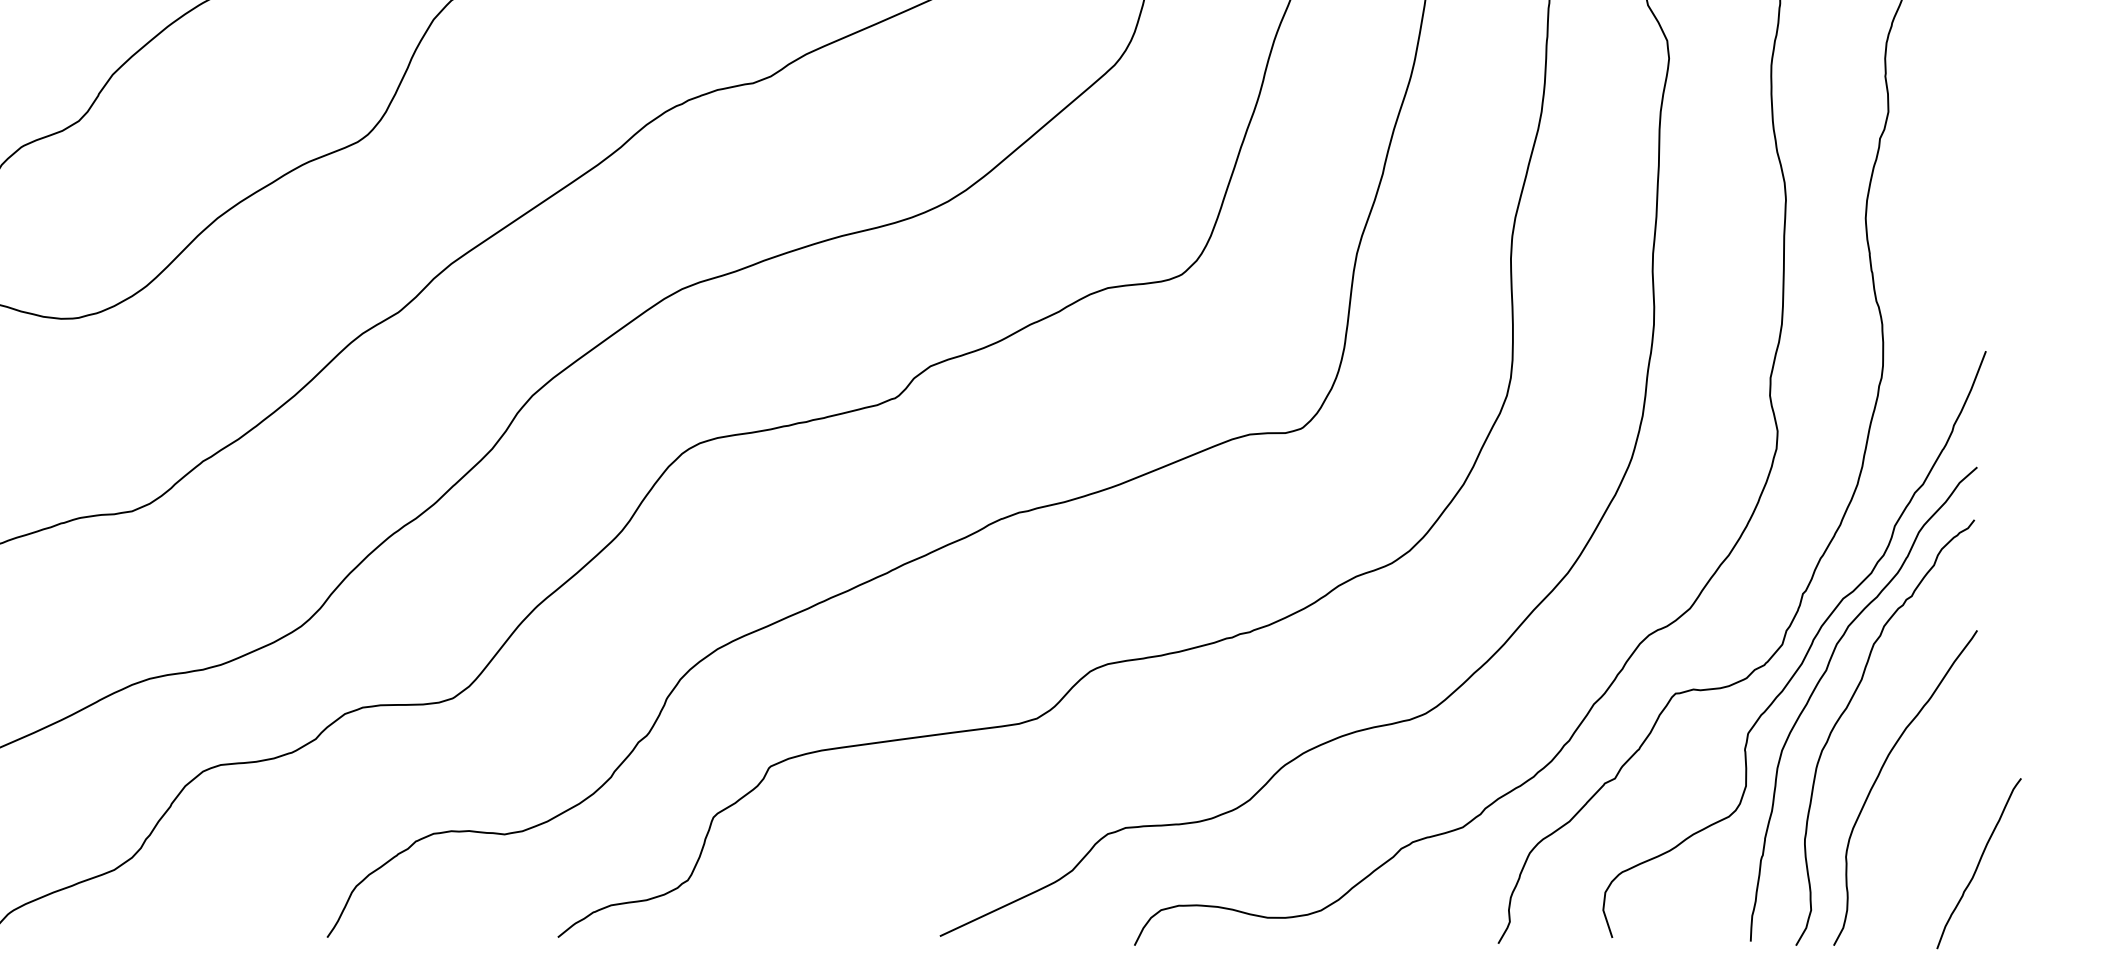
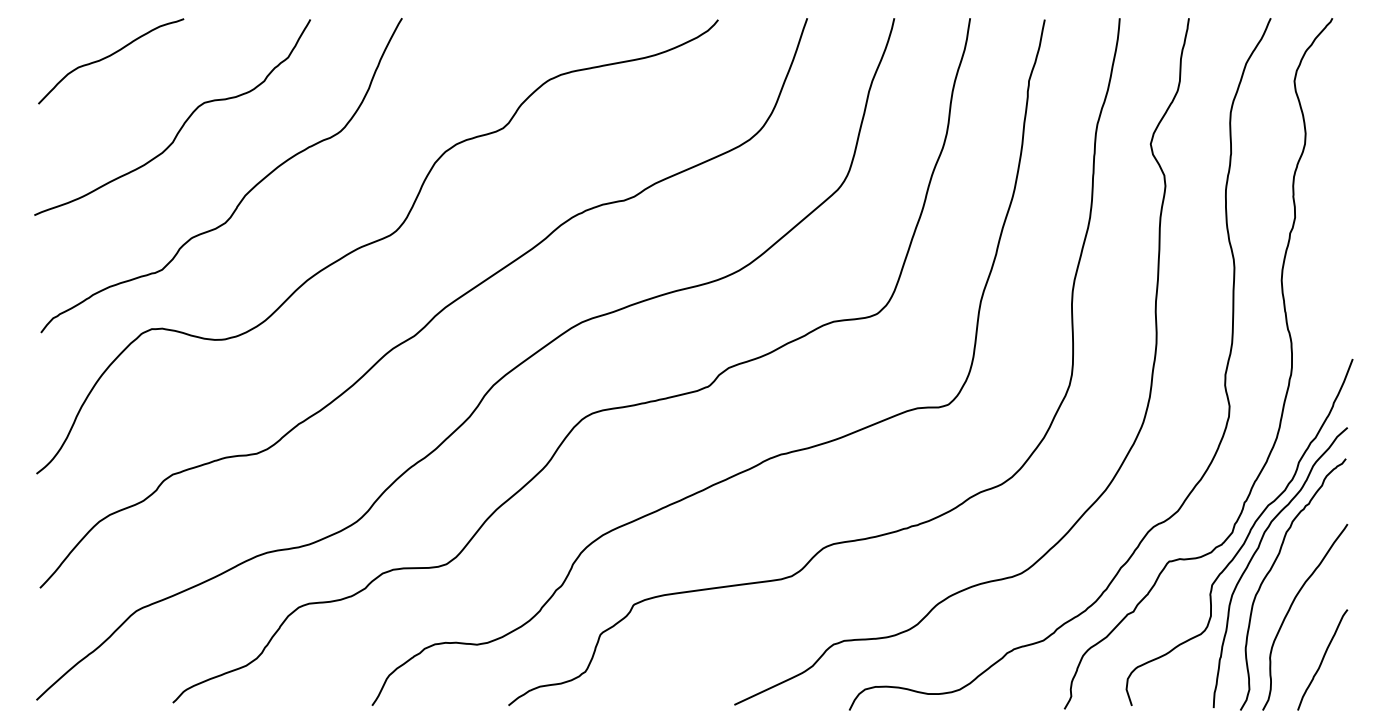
curve: (1978, 862) -> (1322, 659), moved

